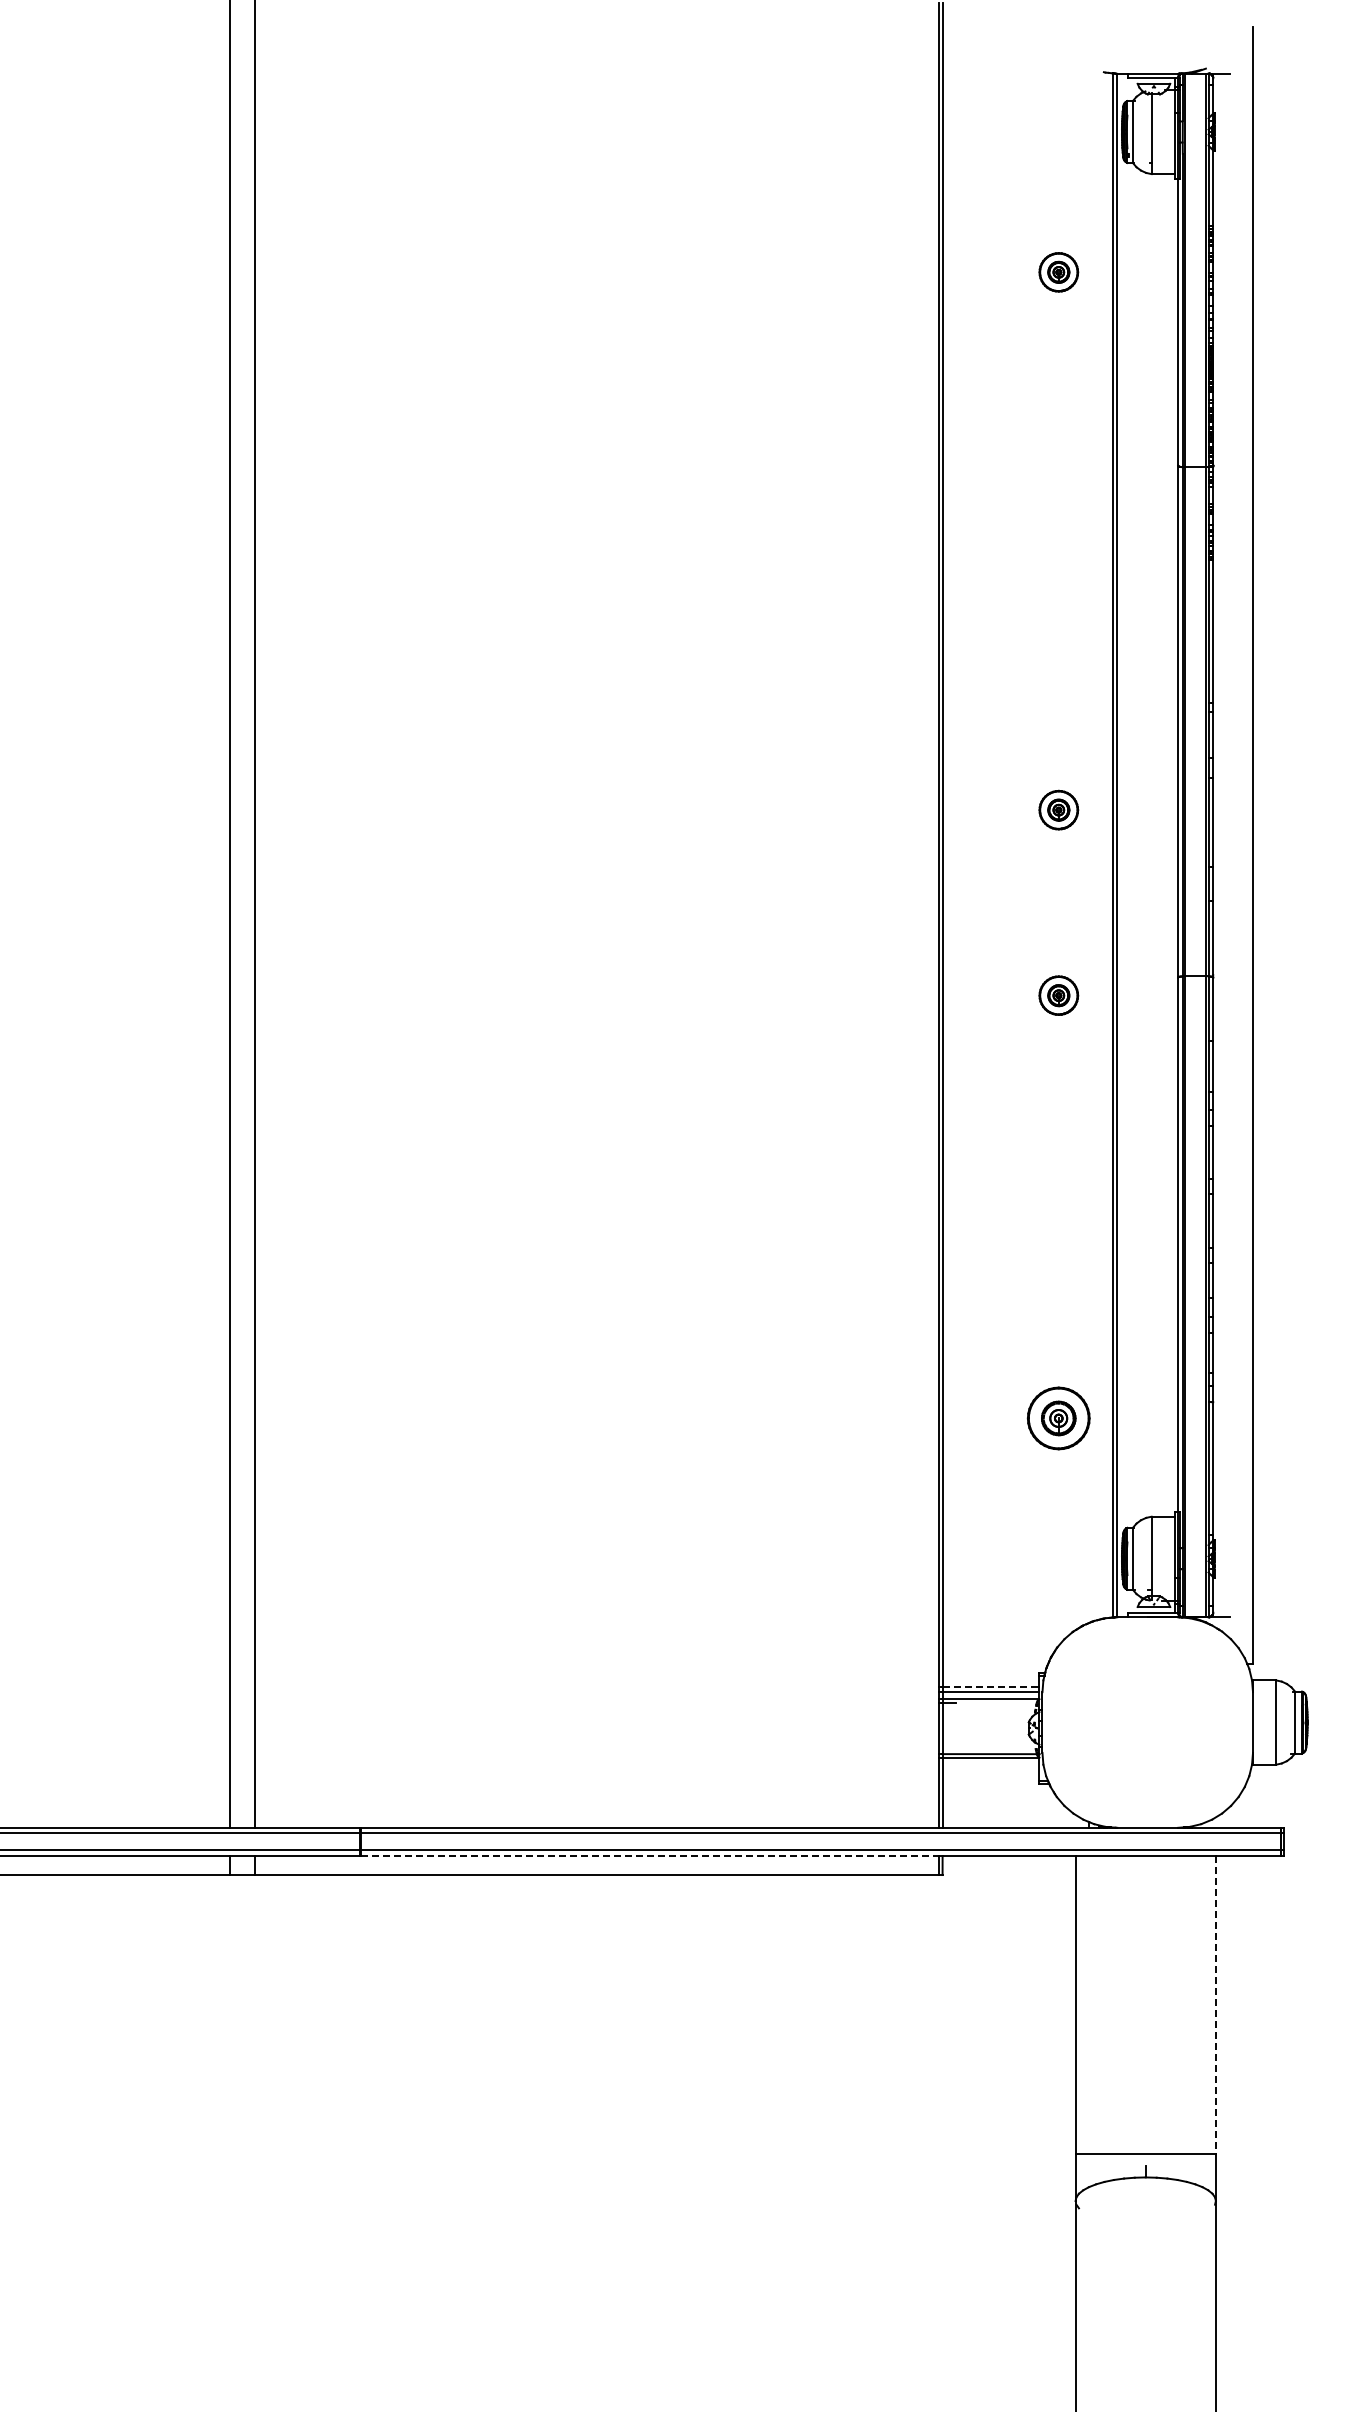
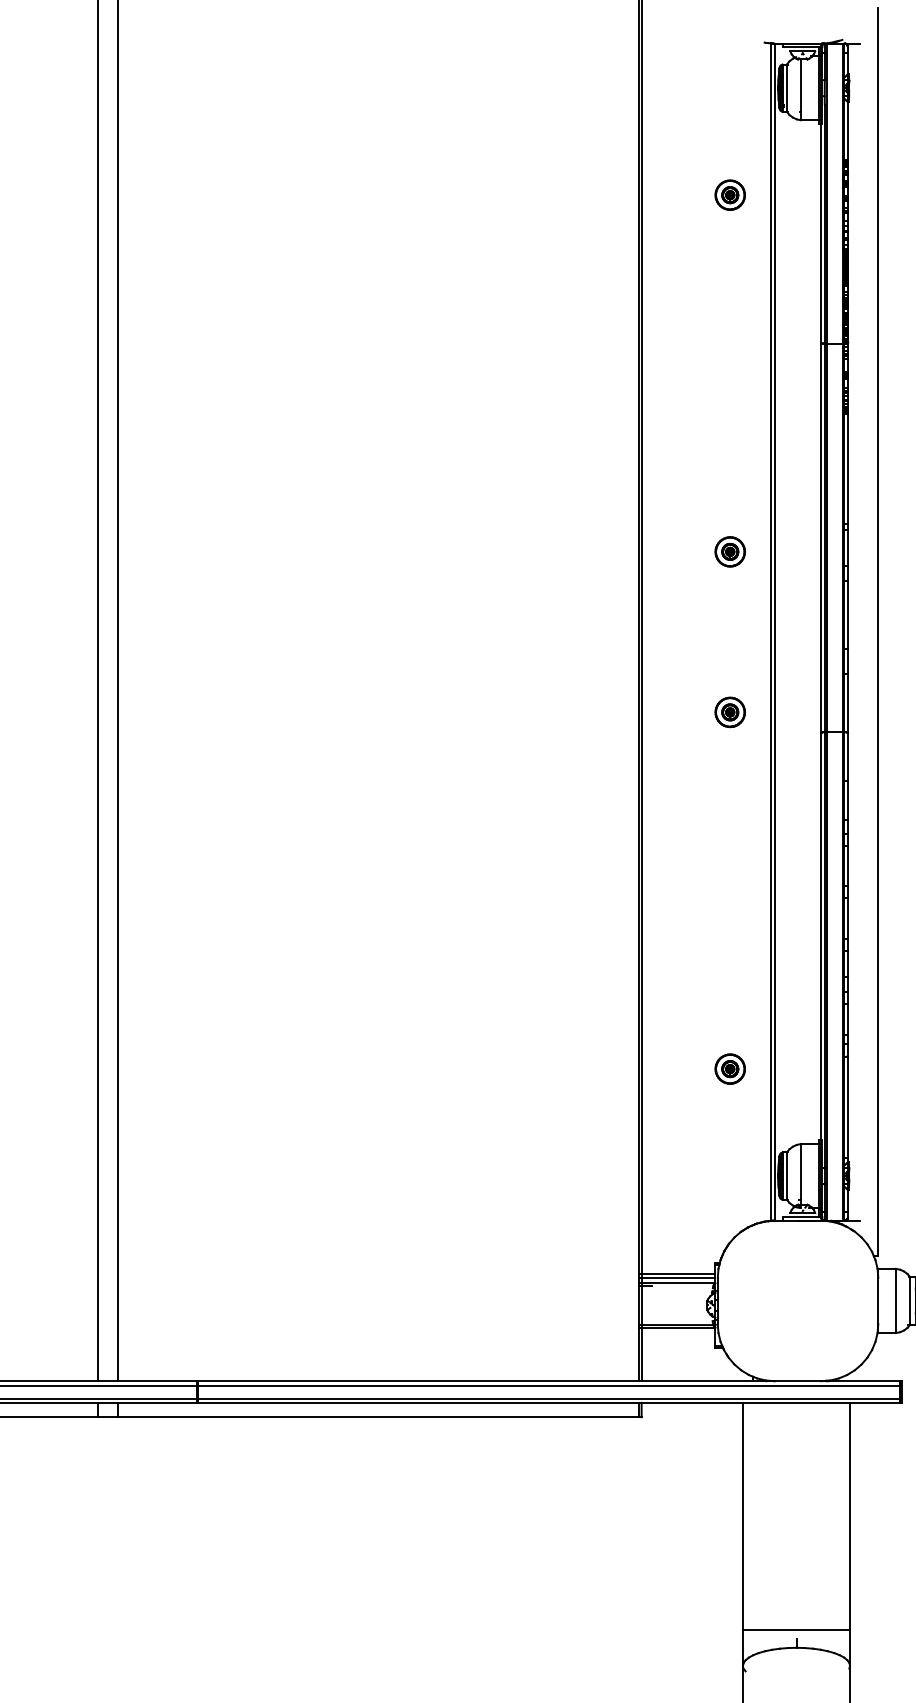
part: (1058, 809) -> (730, 551), moved
part: (1058, 995) -> (730, 712), moved
part: (1058, 1418) -> (730, 1069), size x0.62
line: (991, 1687) -> (678, 1274), dashed -> solid
line: (650, 1856) -> (418, 1403), dashed -> solid
line: (1215, 2004) -> (849, 1515), dashed -> solid

